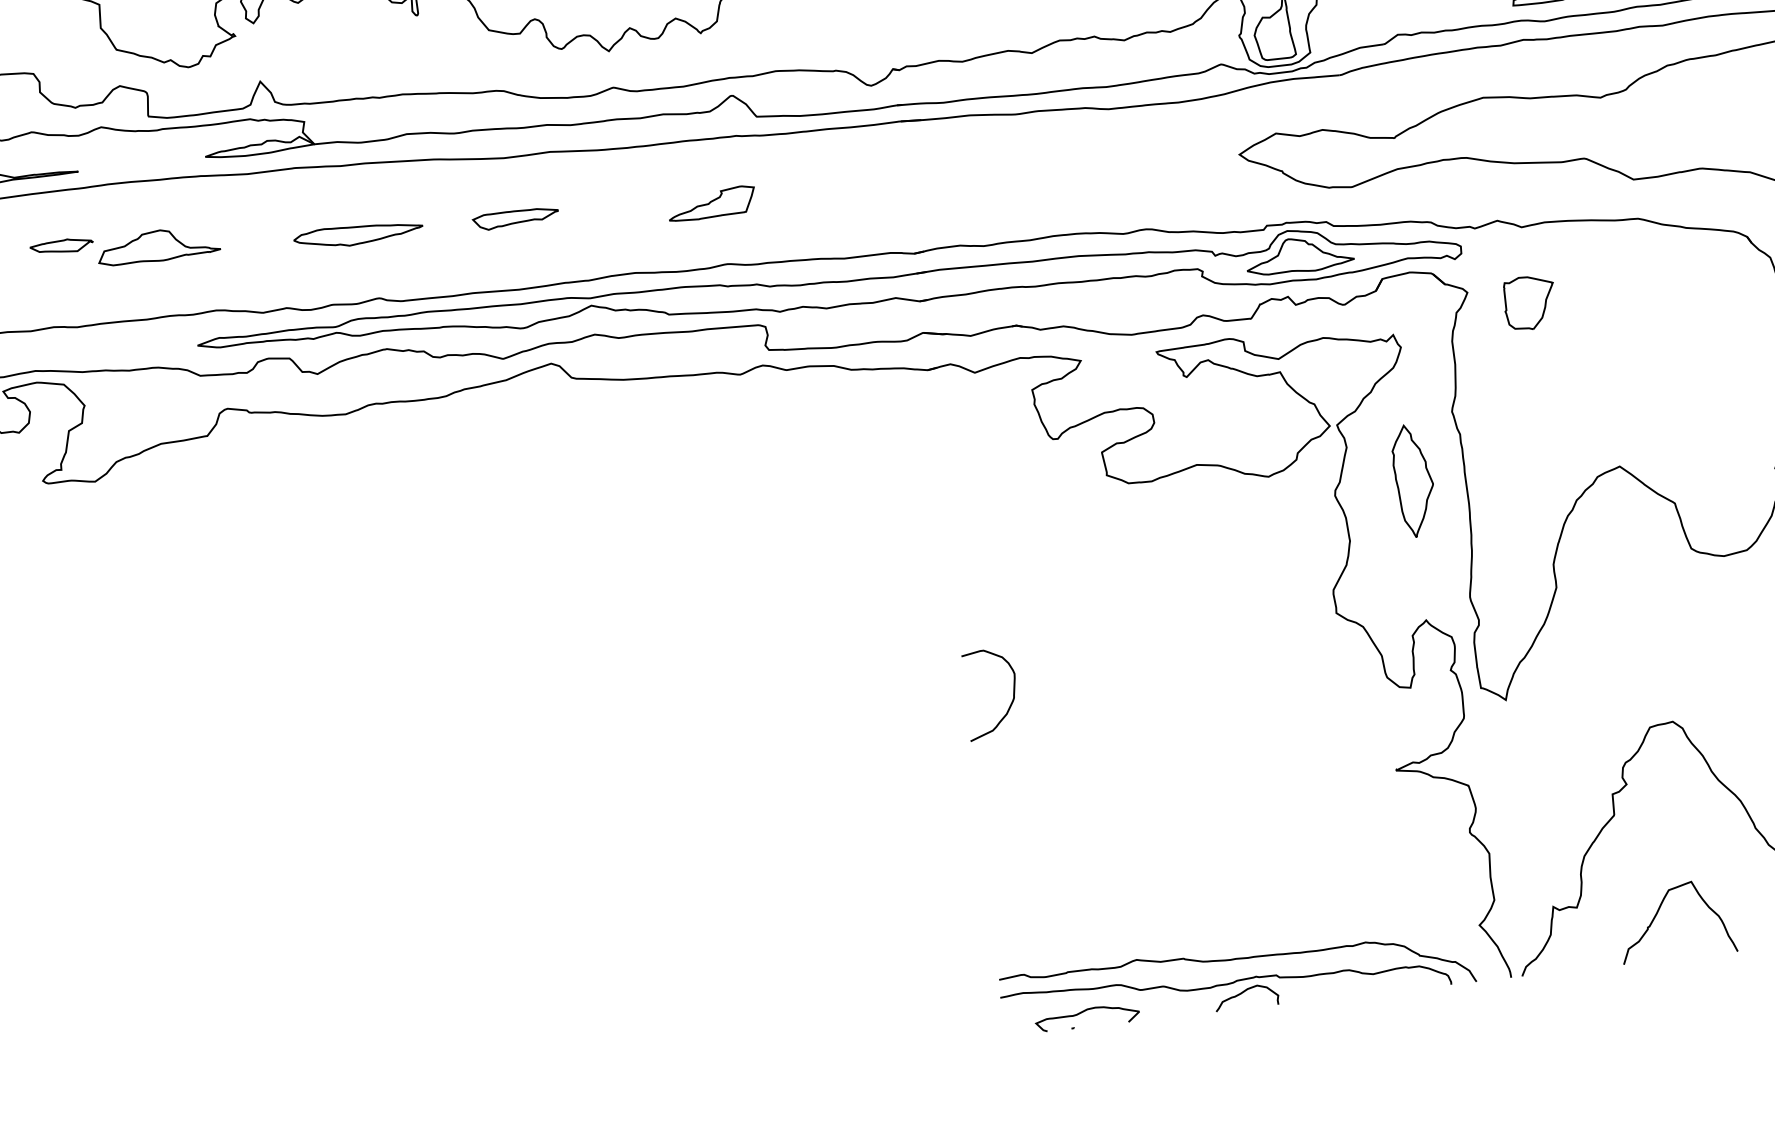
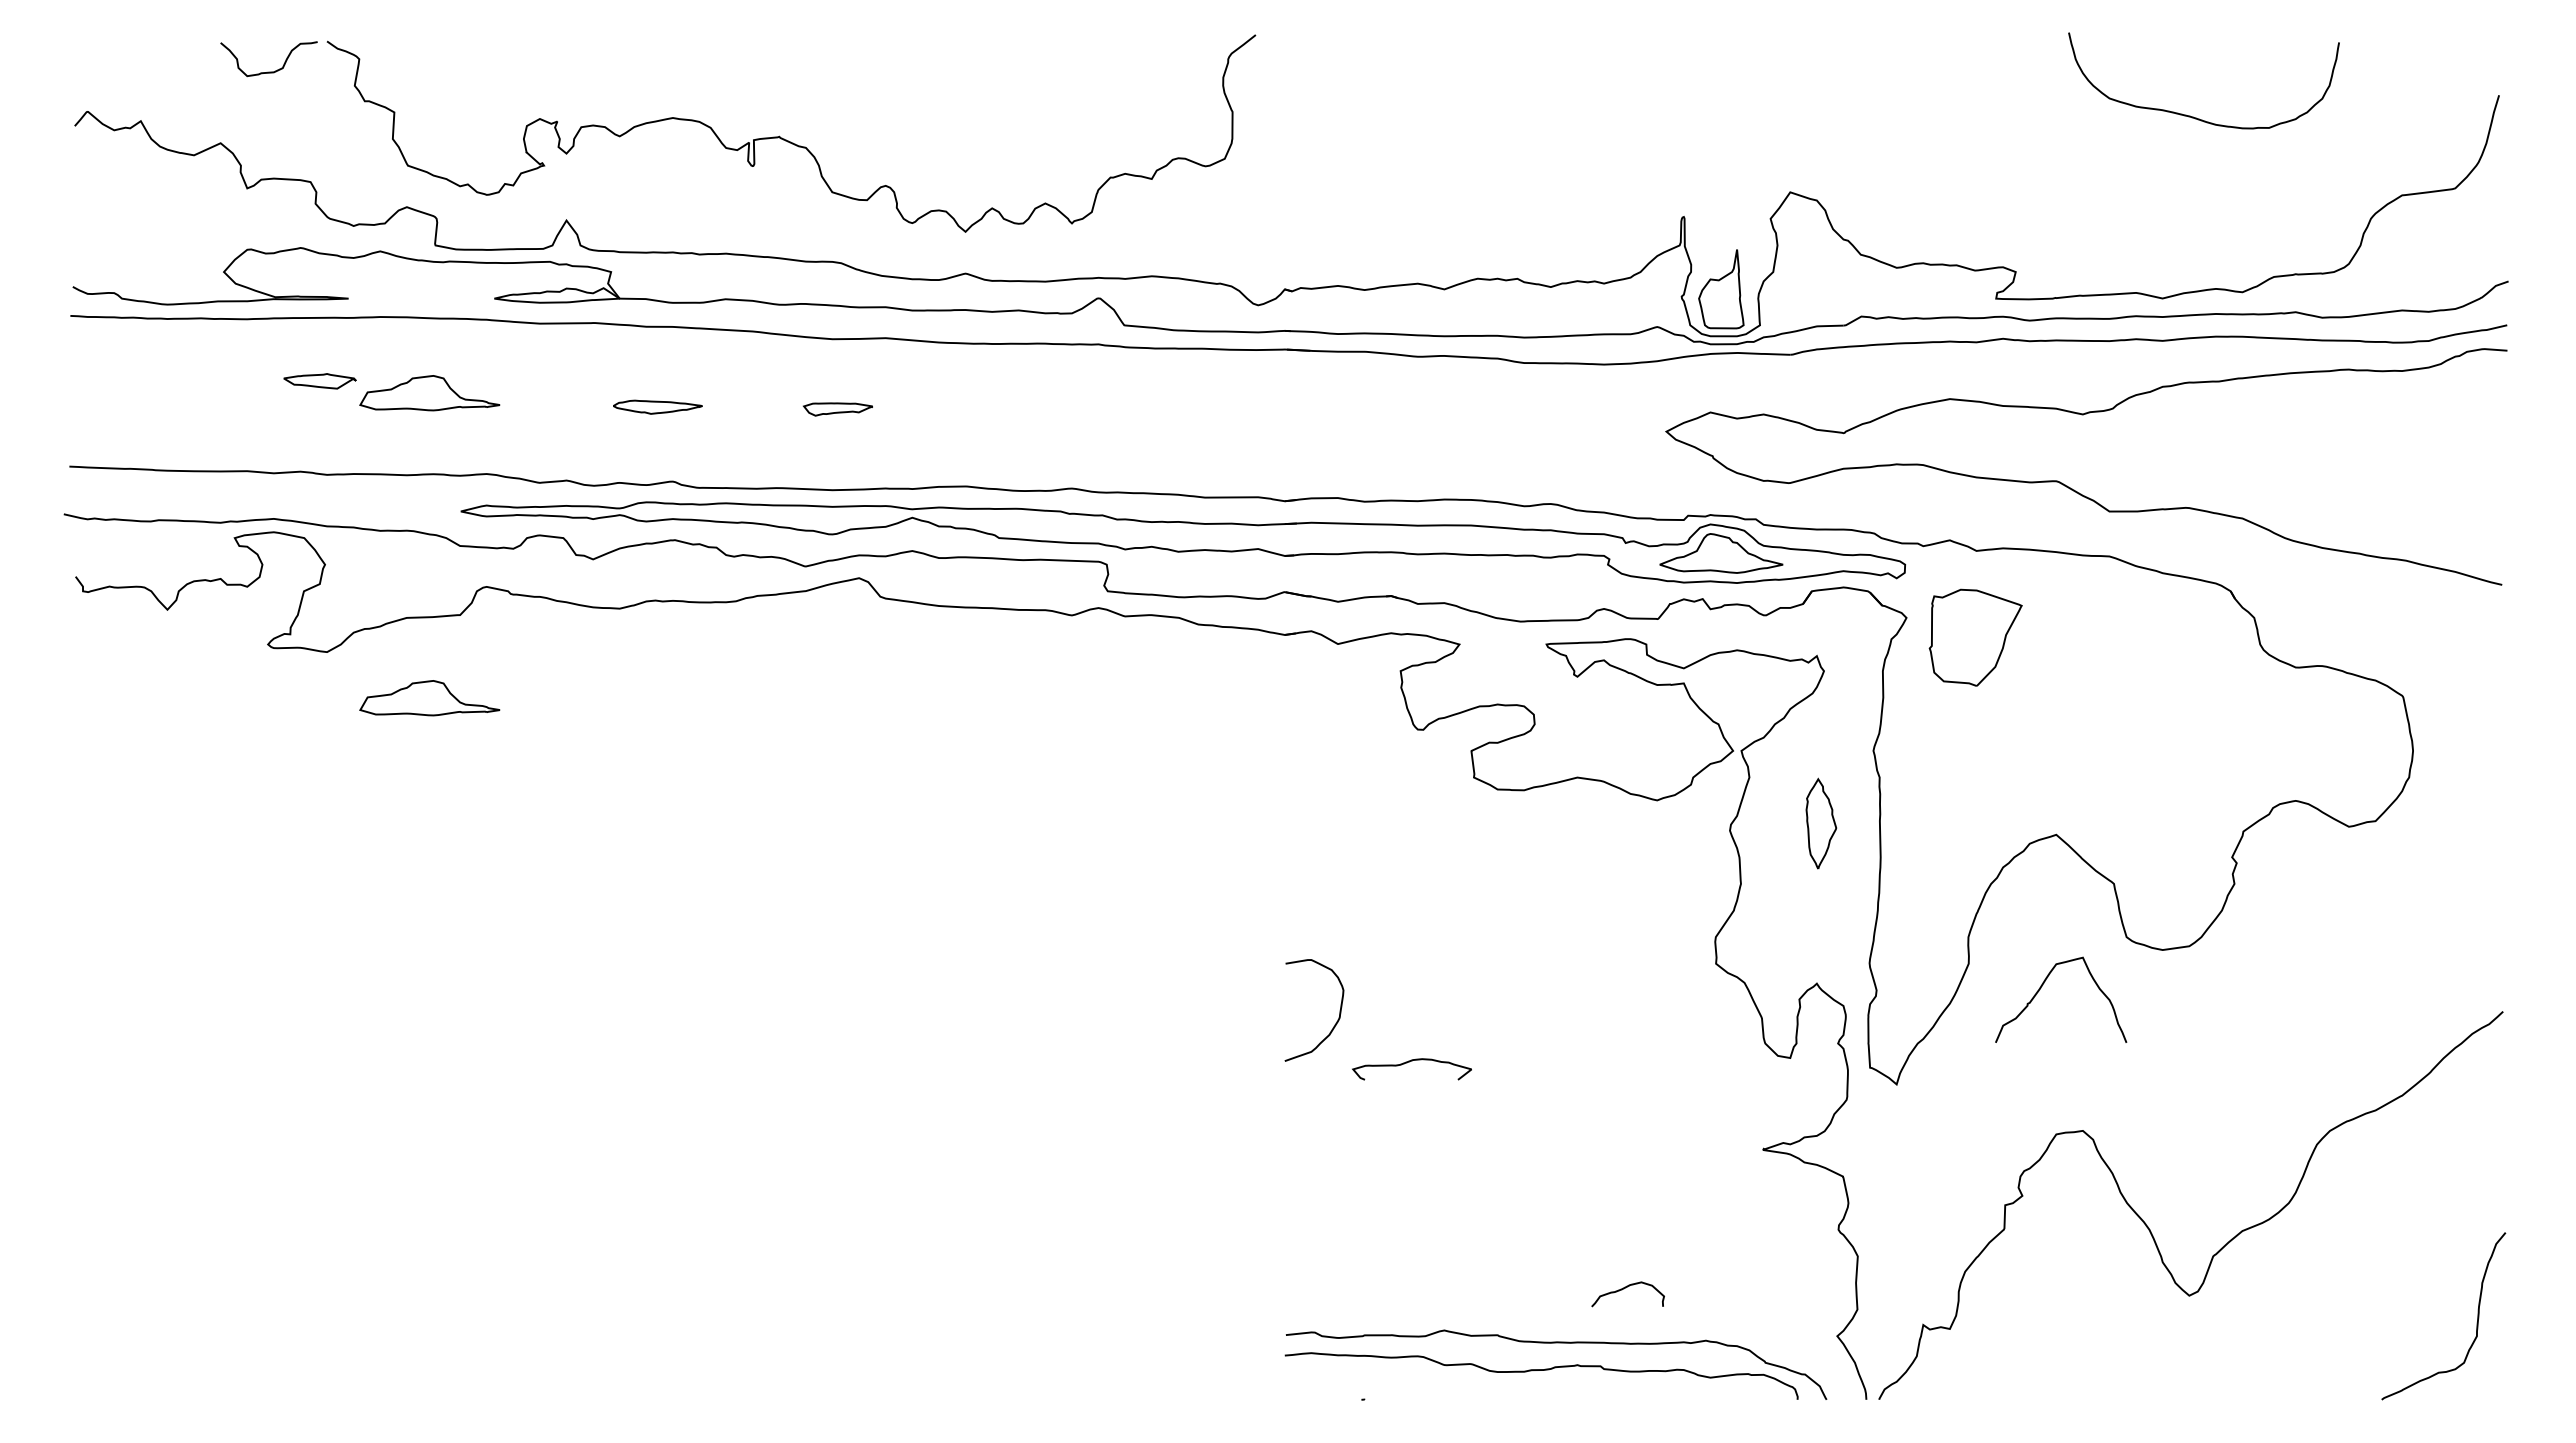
part: (711, 203) -> (1061, 417), removed
part: (515, 218) -> (837, 409), size x0.7
part: (358, 235) -> (657, 407), size x0.6
part: (1529, 302) -> (1975, 637), size x1.6
part: (1414, 480) -> (1821, 823), size x0.7
part: (189, 511) -> (429, 698), added
curve: (1658, 912) -> (2041, 988), moved
curve: (1243, 992) -> (1625, 1288), moved
curve: (1082, 1012) -> (1407, 1063), moved

